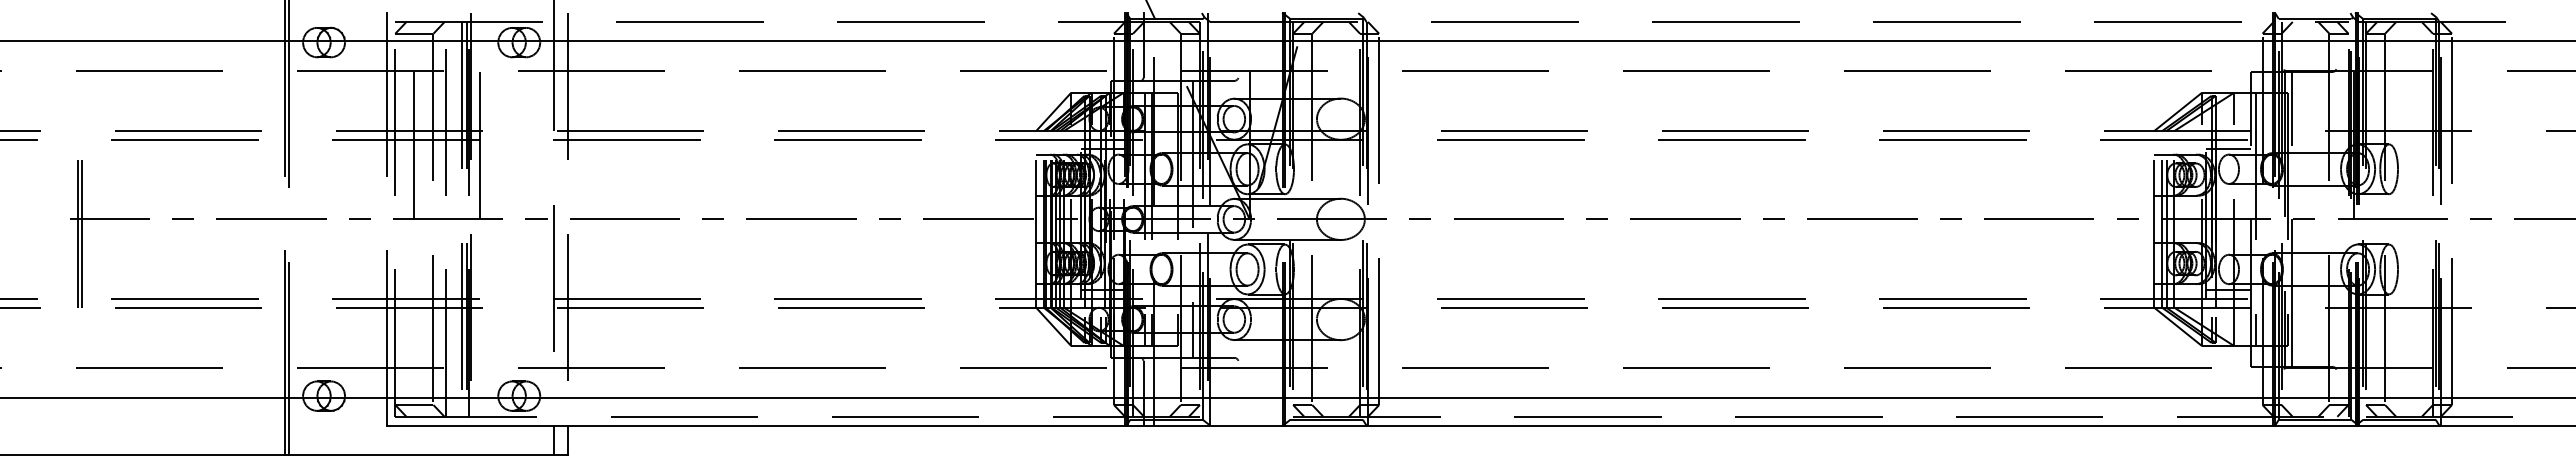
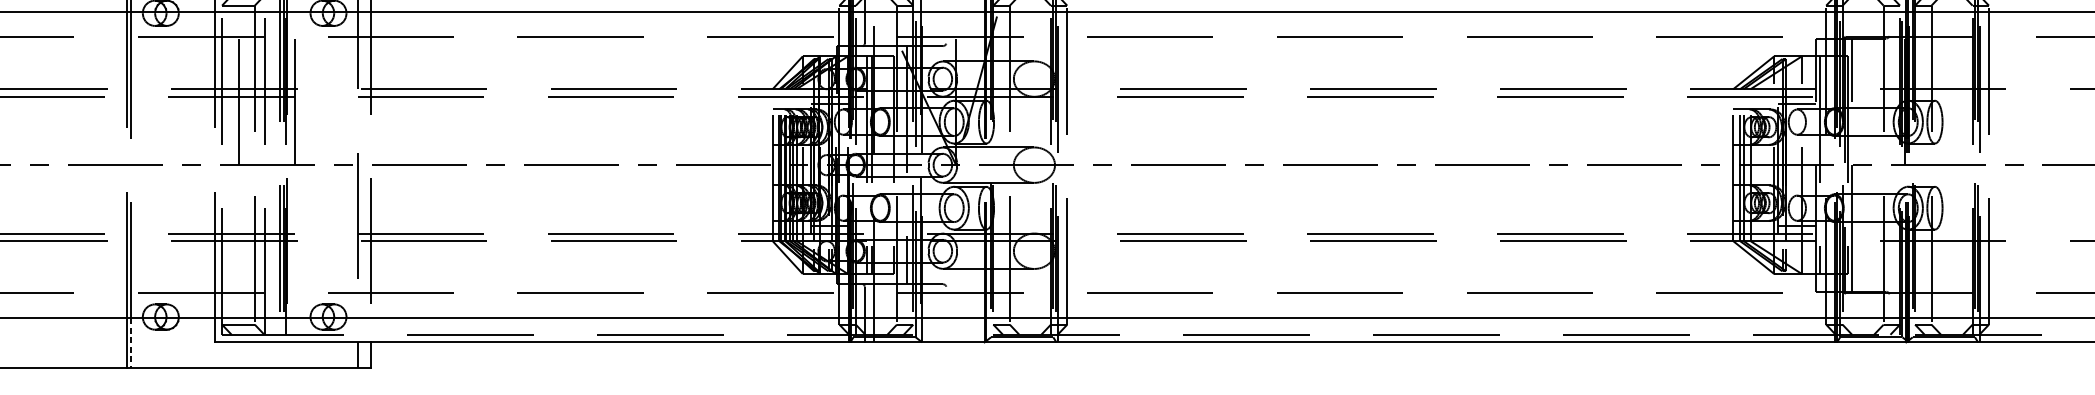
line: (289, 426) -> (131, 343), solid -> dashed

